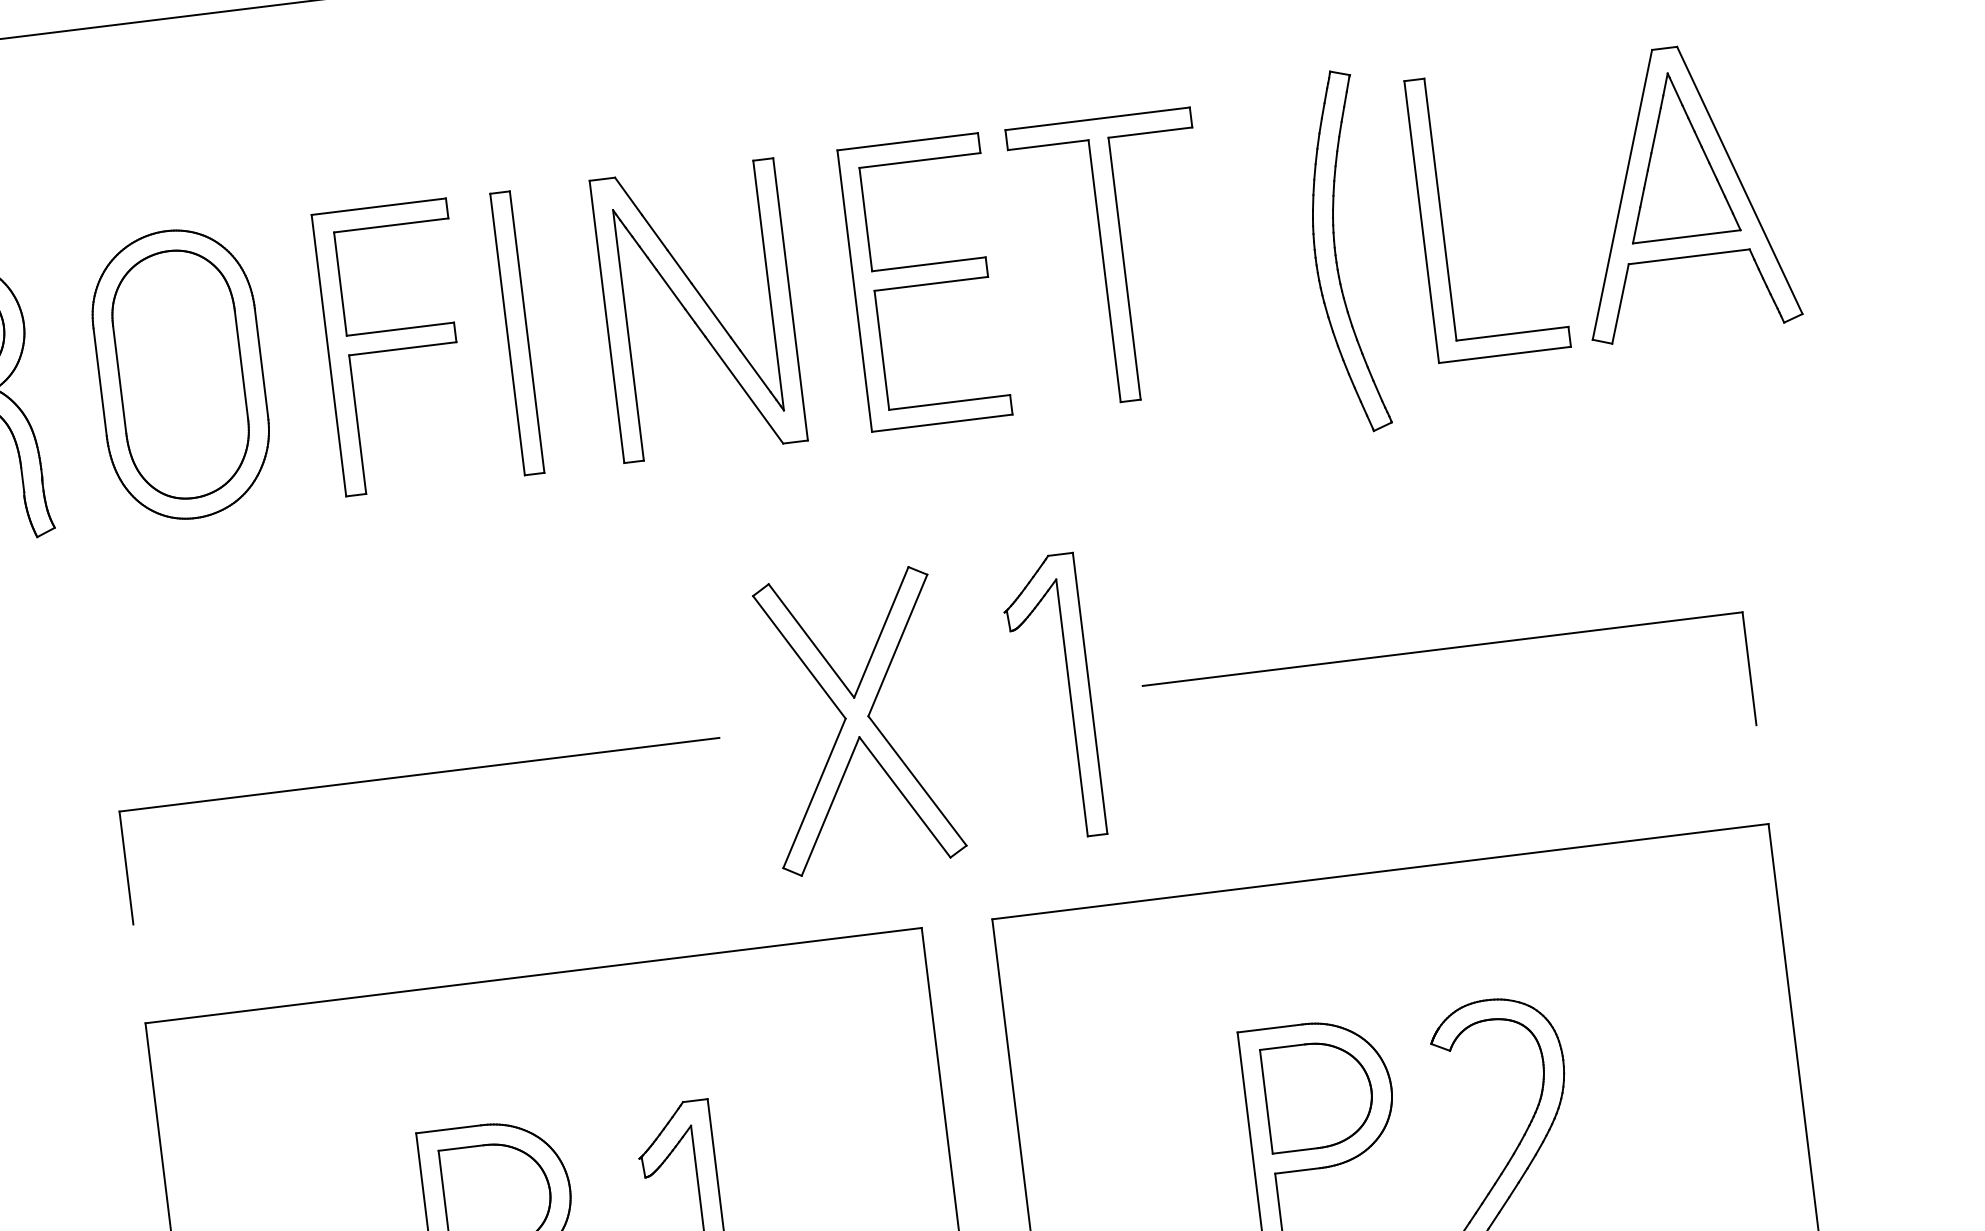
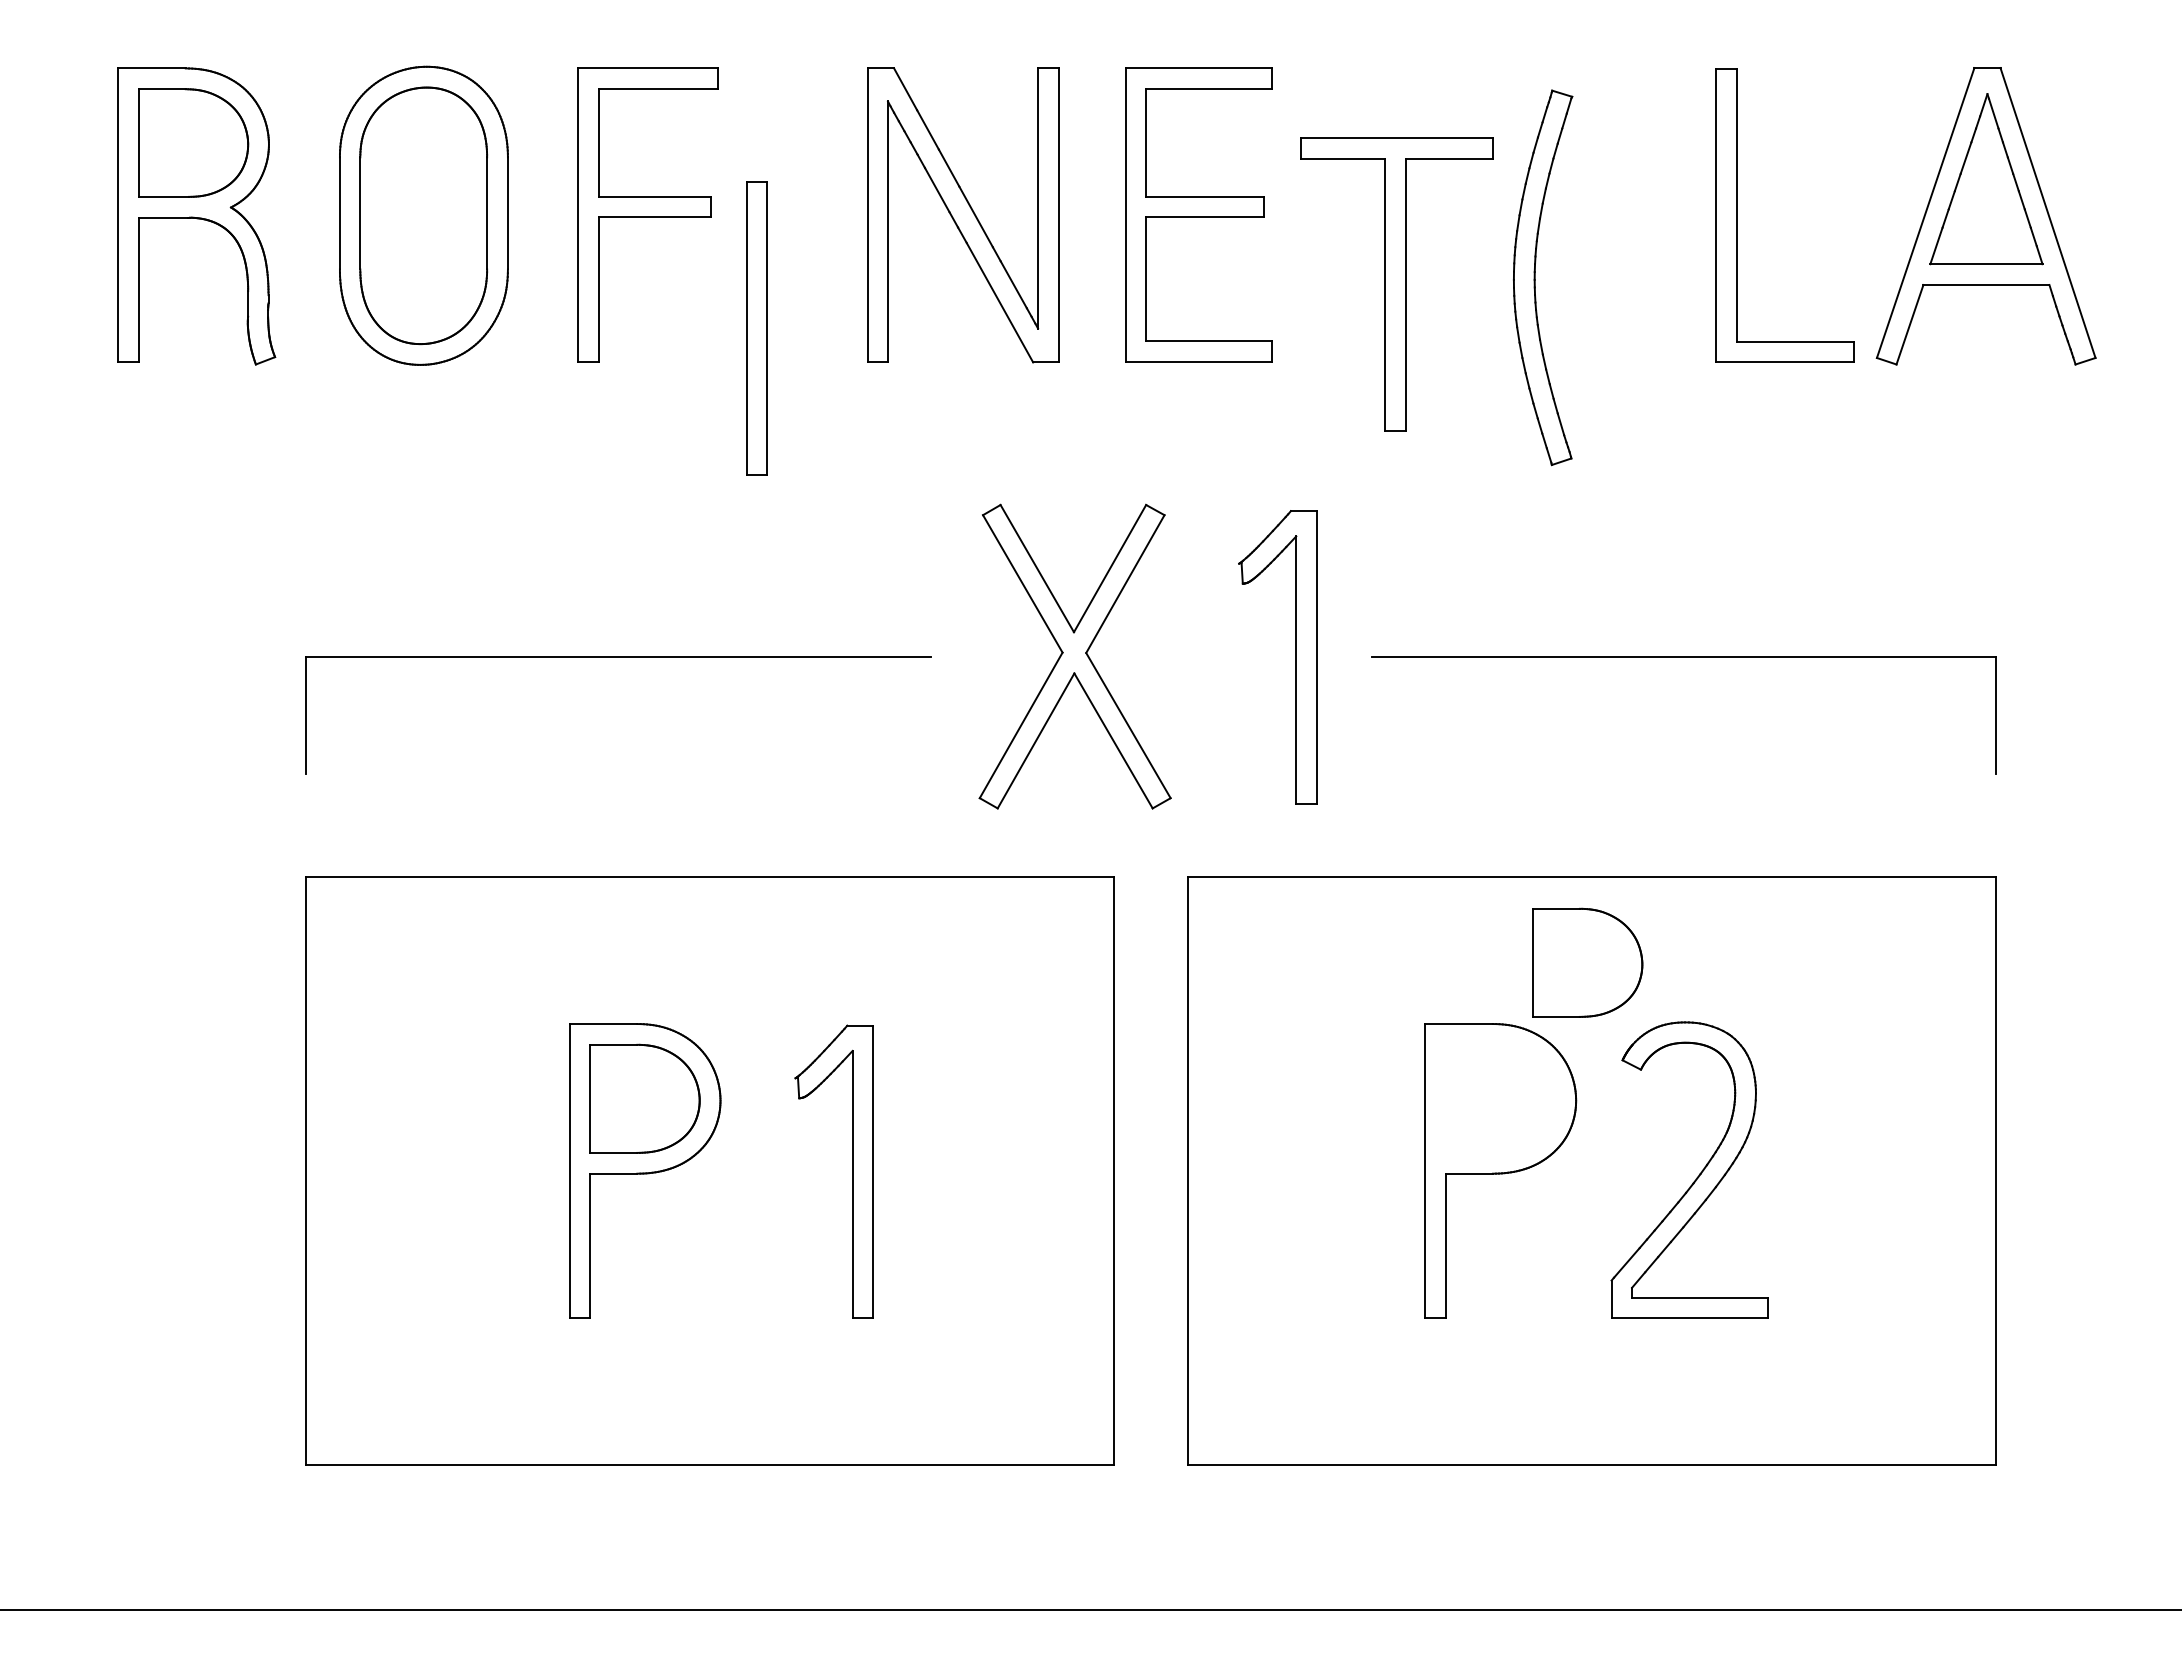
part: (1336, 252) -> (1535, 277), moved
part: (1114, 259) -> (1396, 284), moved
part: (516, 333) -> (756, 328), moved
part: (1318, 1095) -> (1587, 962), moved

